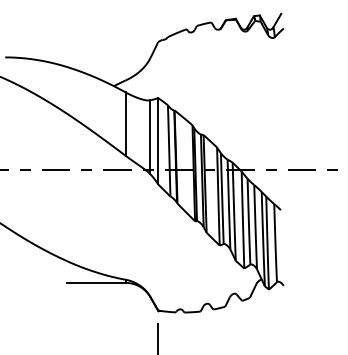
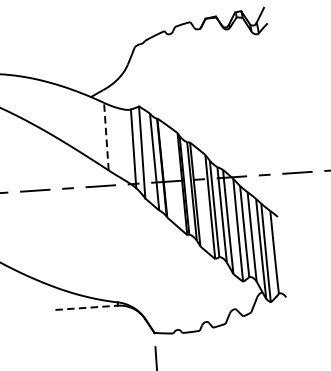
line: (125, 124) -> (106, 137), solid -> dashed
line: (96, 282) -> (86, 307), solid -> dashed

